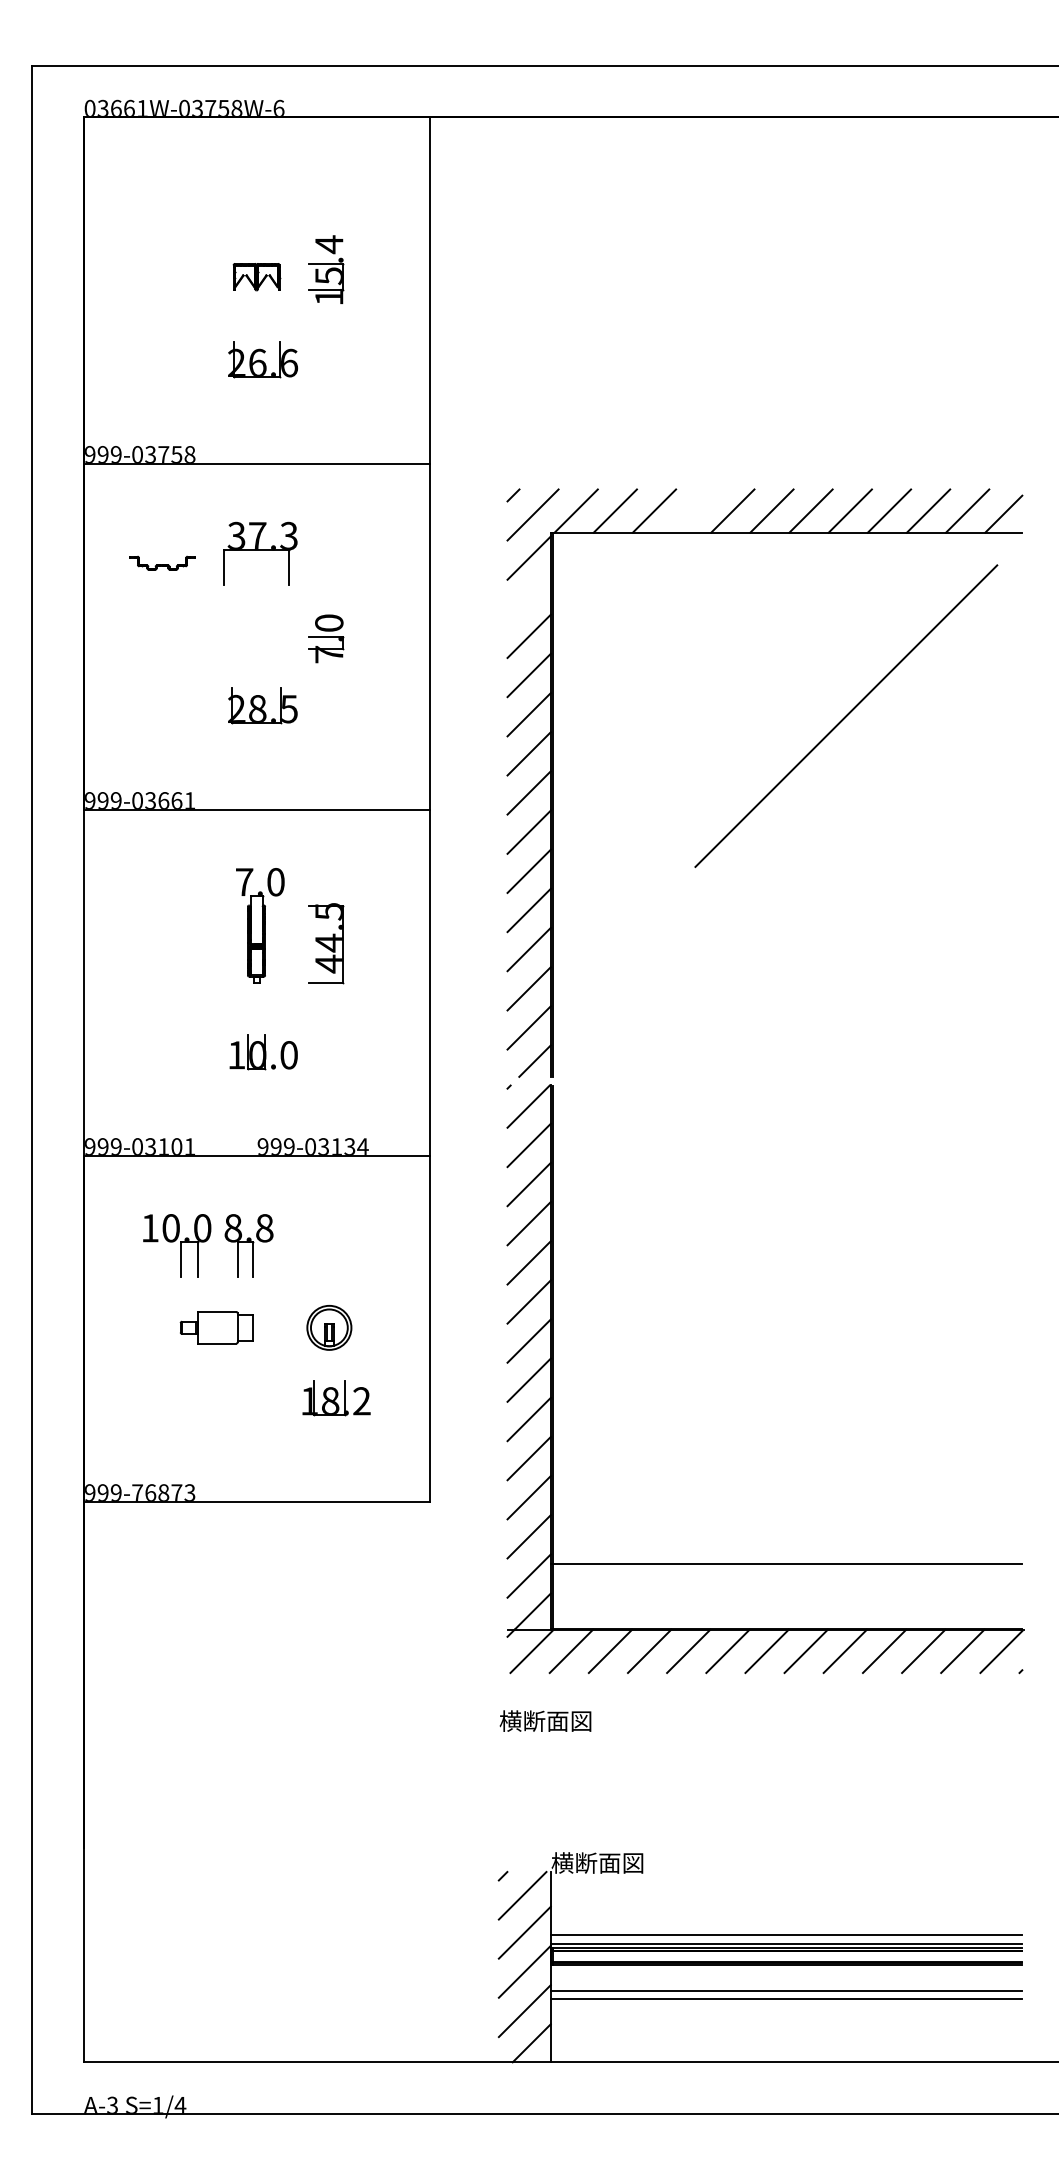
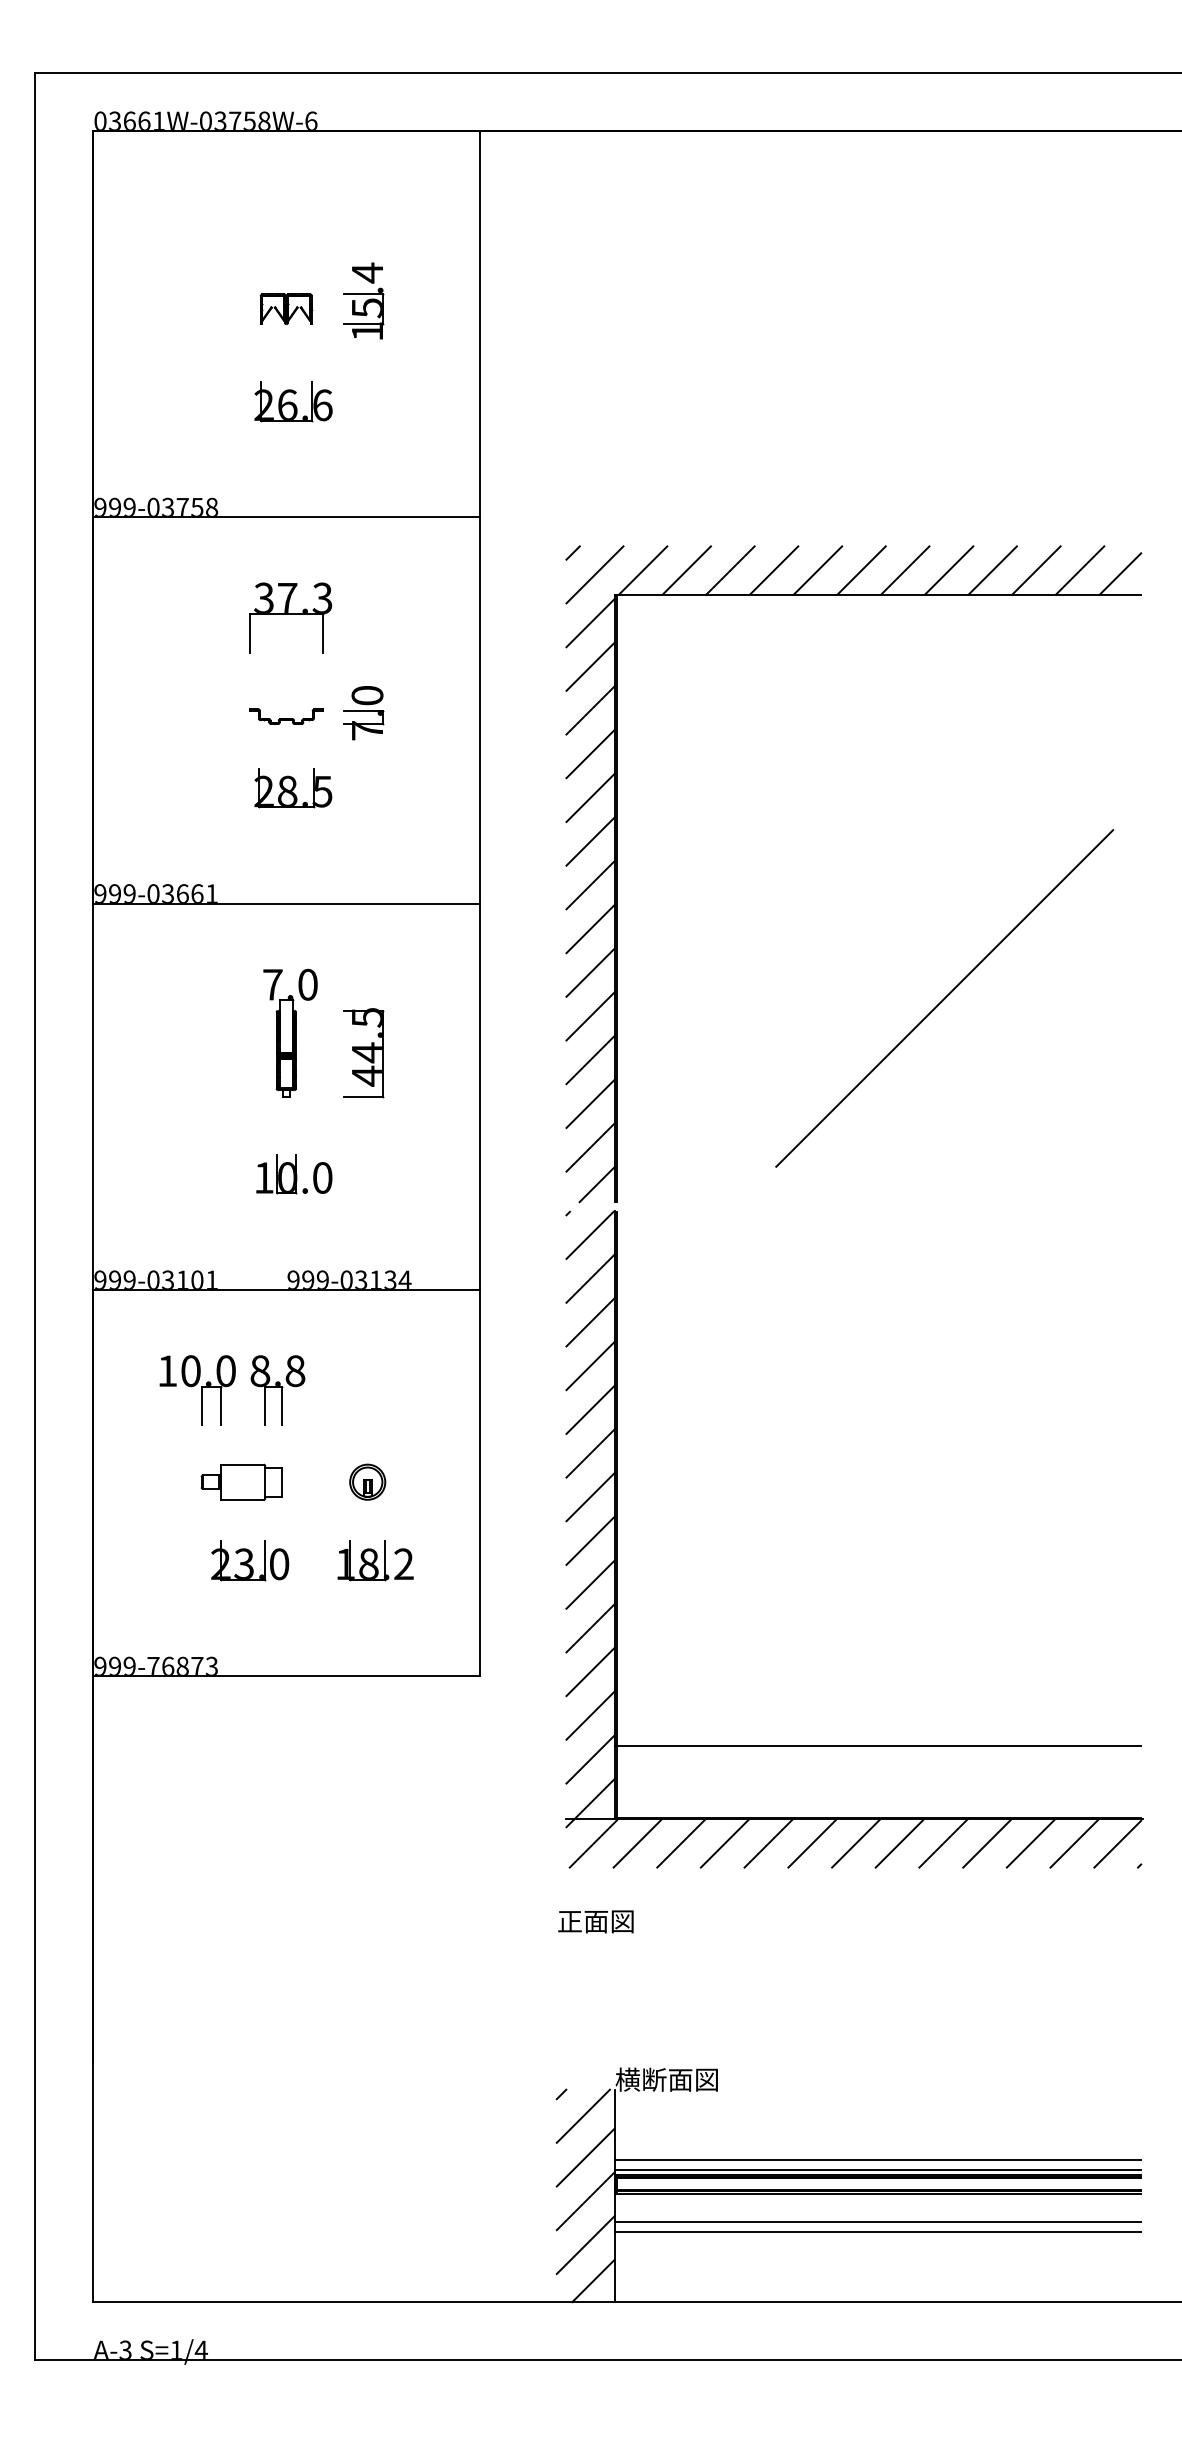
line: (692, 511) -> (773, 570), added
part: (162, 563) -> (286, 716), moved
line: (529, 597) -> (590, 666), added
line: (846, 716) -> (944, 998), moved
part: (329, 1327) -> (367, 1481), size x0.71
part: (224, 1397) -> (250, 1560), added
text: (545, 1721) -> (608, 1921), 横断面図 -> 正面図

